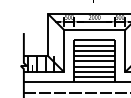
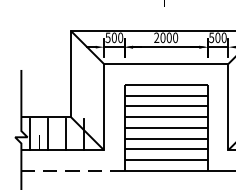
line: (48, 82) -> (71, 171), solid -> dashed

